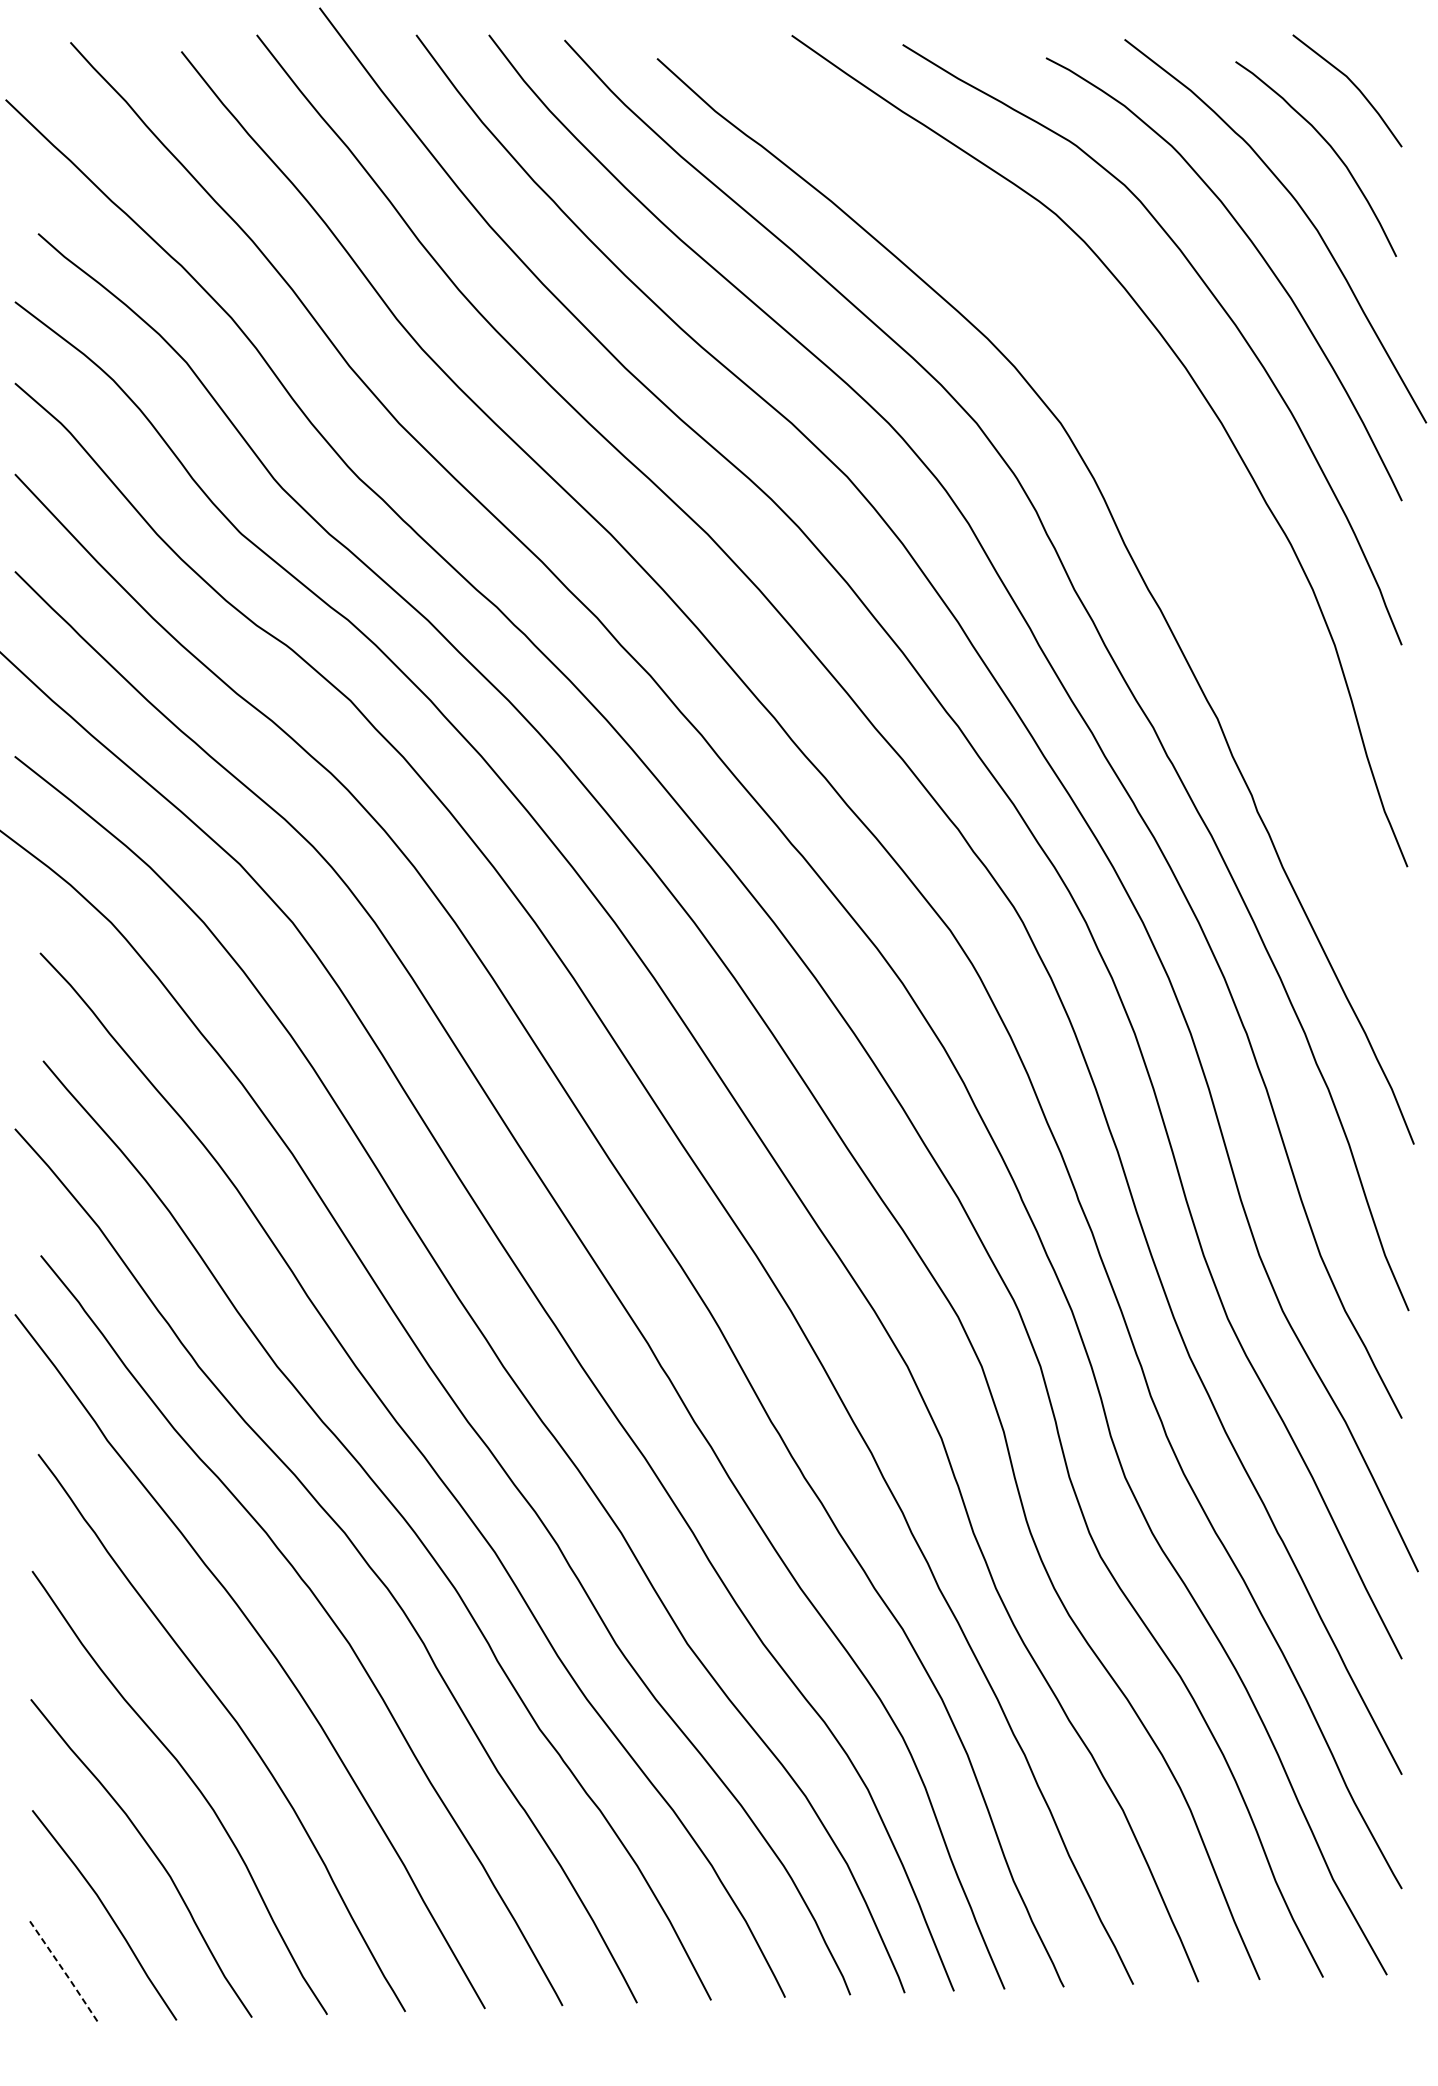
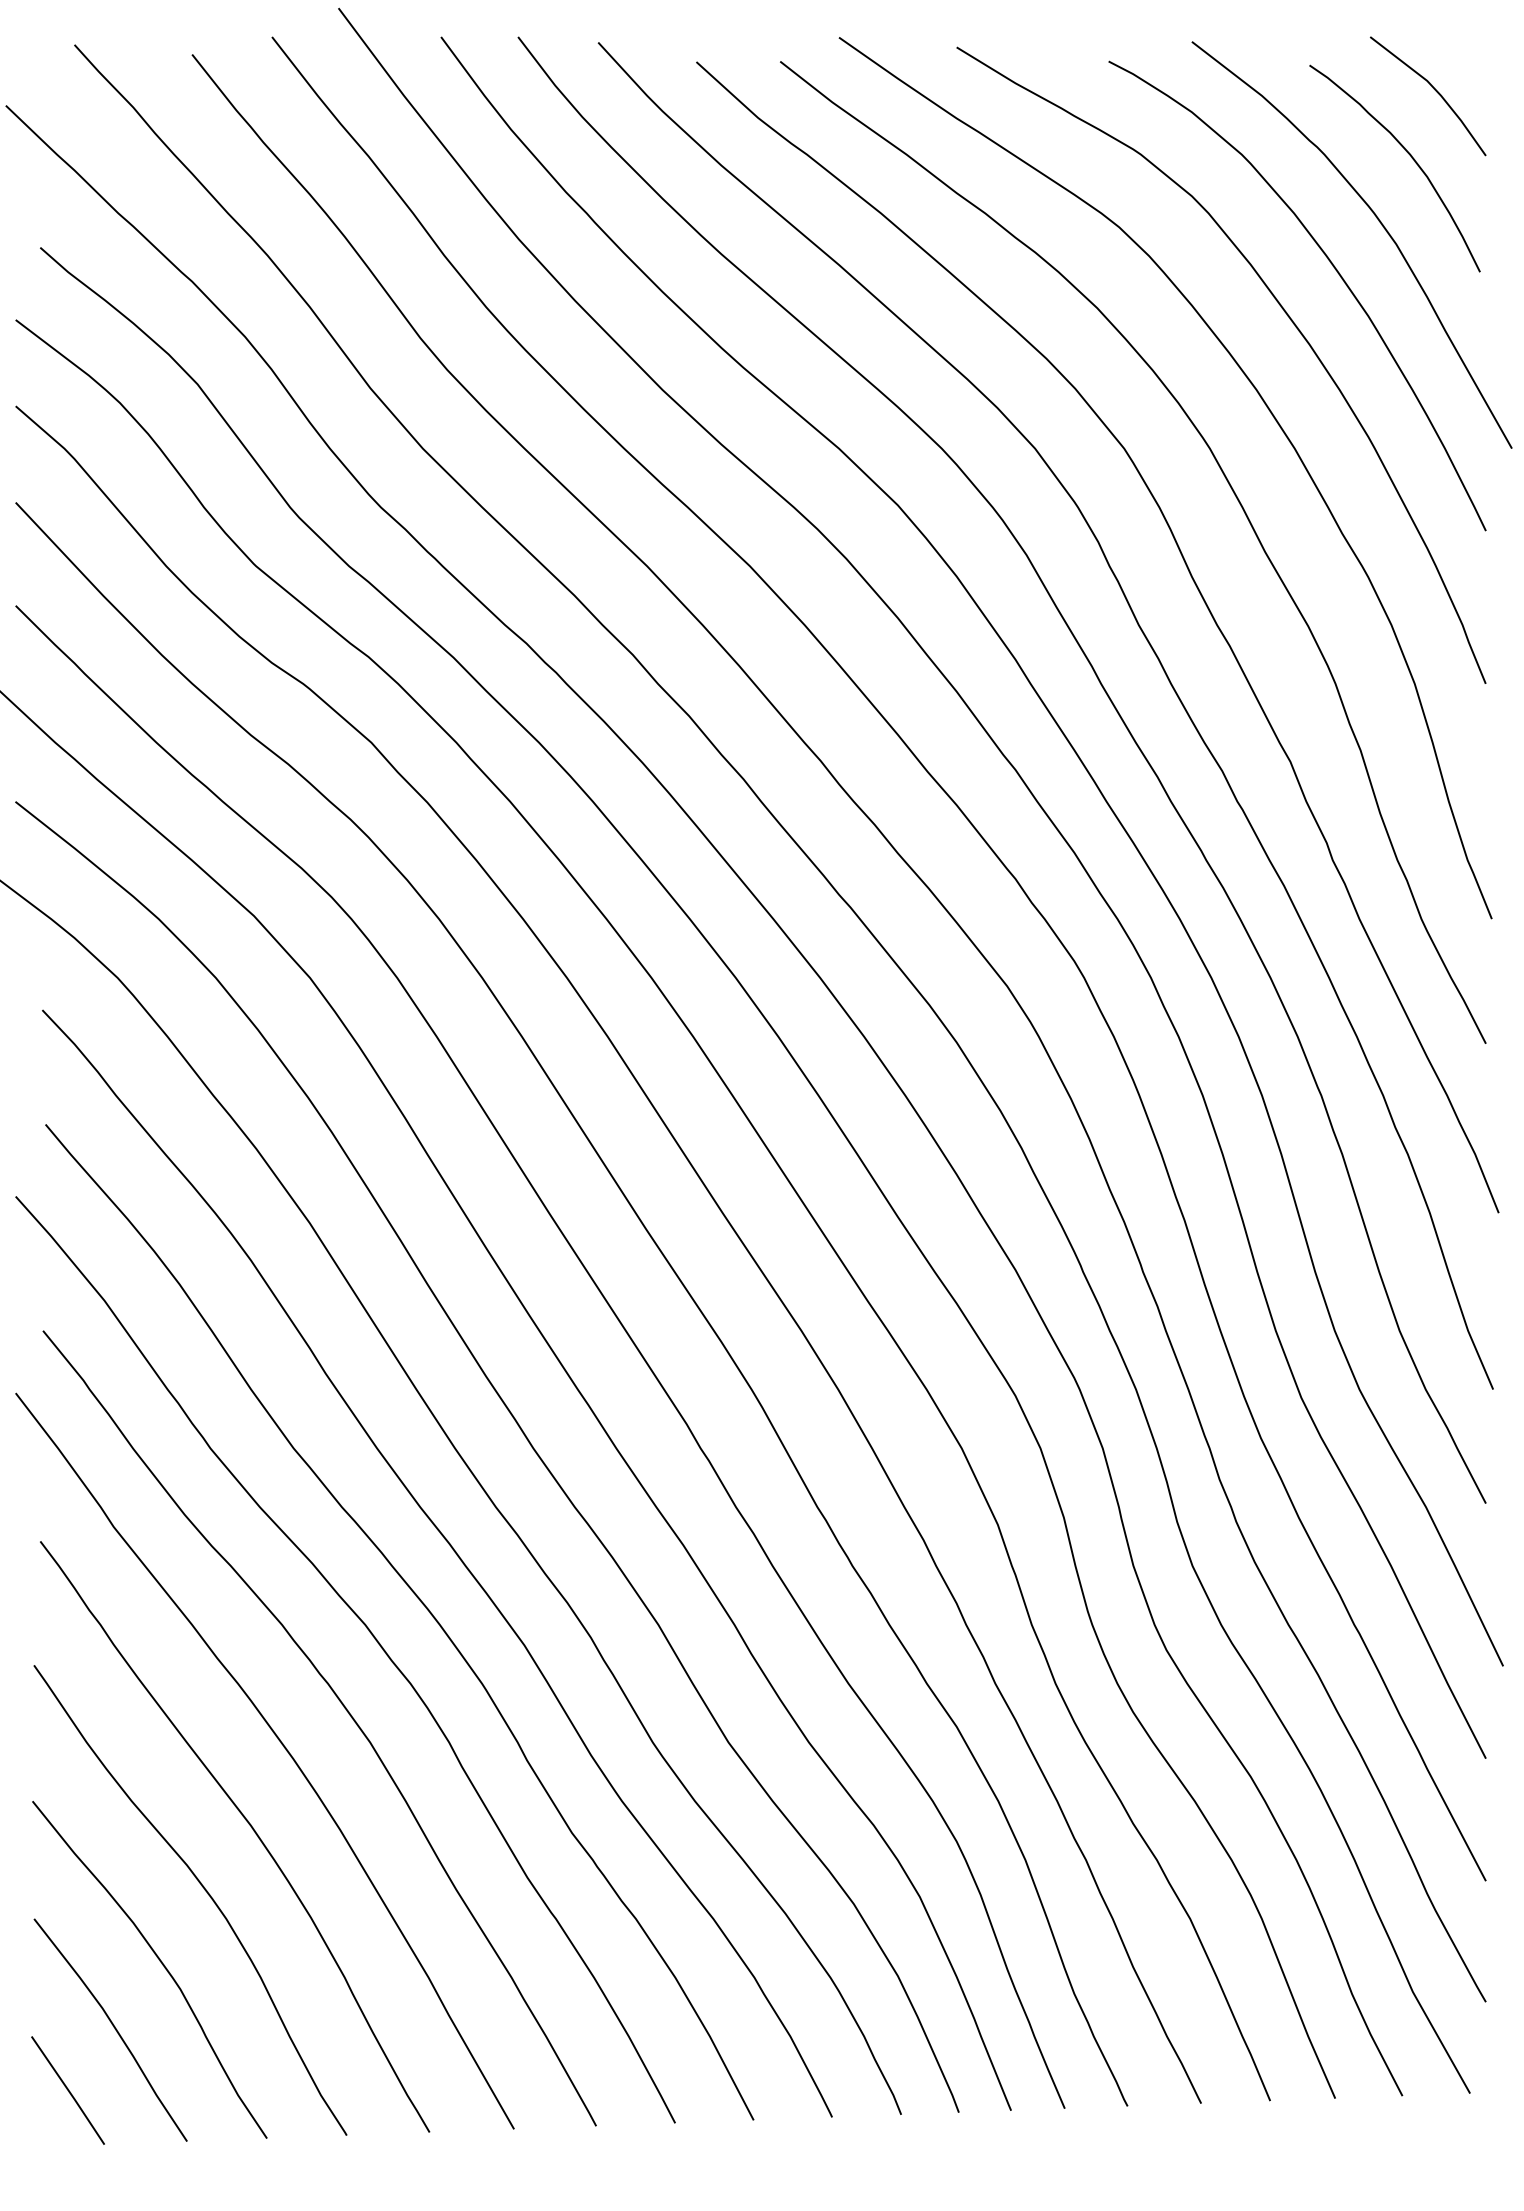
curve: (1165, 469) -> (1235, 497), added
line: (64, 1972) -> (68, 2090), dashed -> solid

